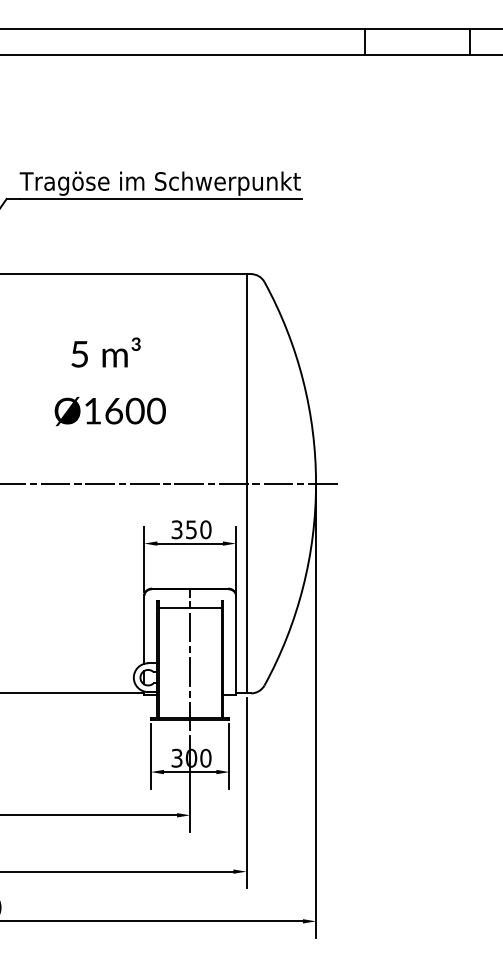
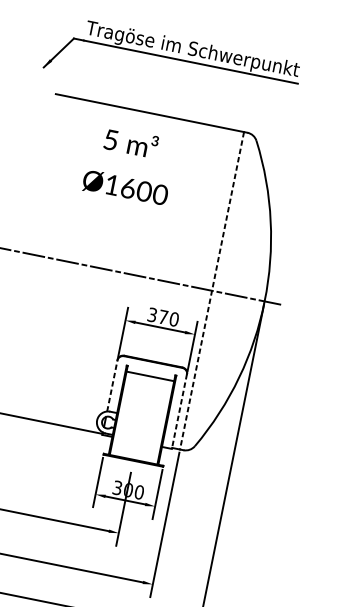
text: (109, 381) -> (129, 165), moved
line: (246, 483) -> (212, 290), solid -> dashed
text: (191, 529) -> (163, 317), 350 -> 370
line: (144, 629) -> (112, 385), solid -> dashed
line: (236, 645) -> (179, 411), solid -> dashed
line: (190, 659) -> (142, 415), removed

